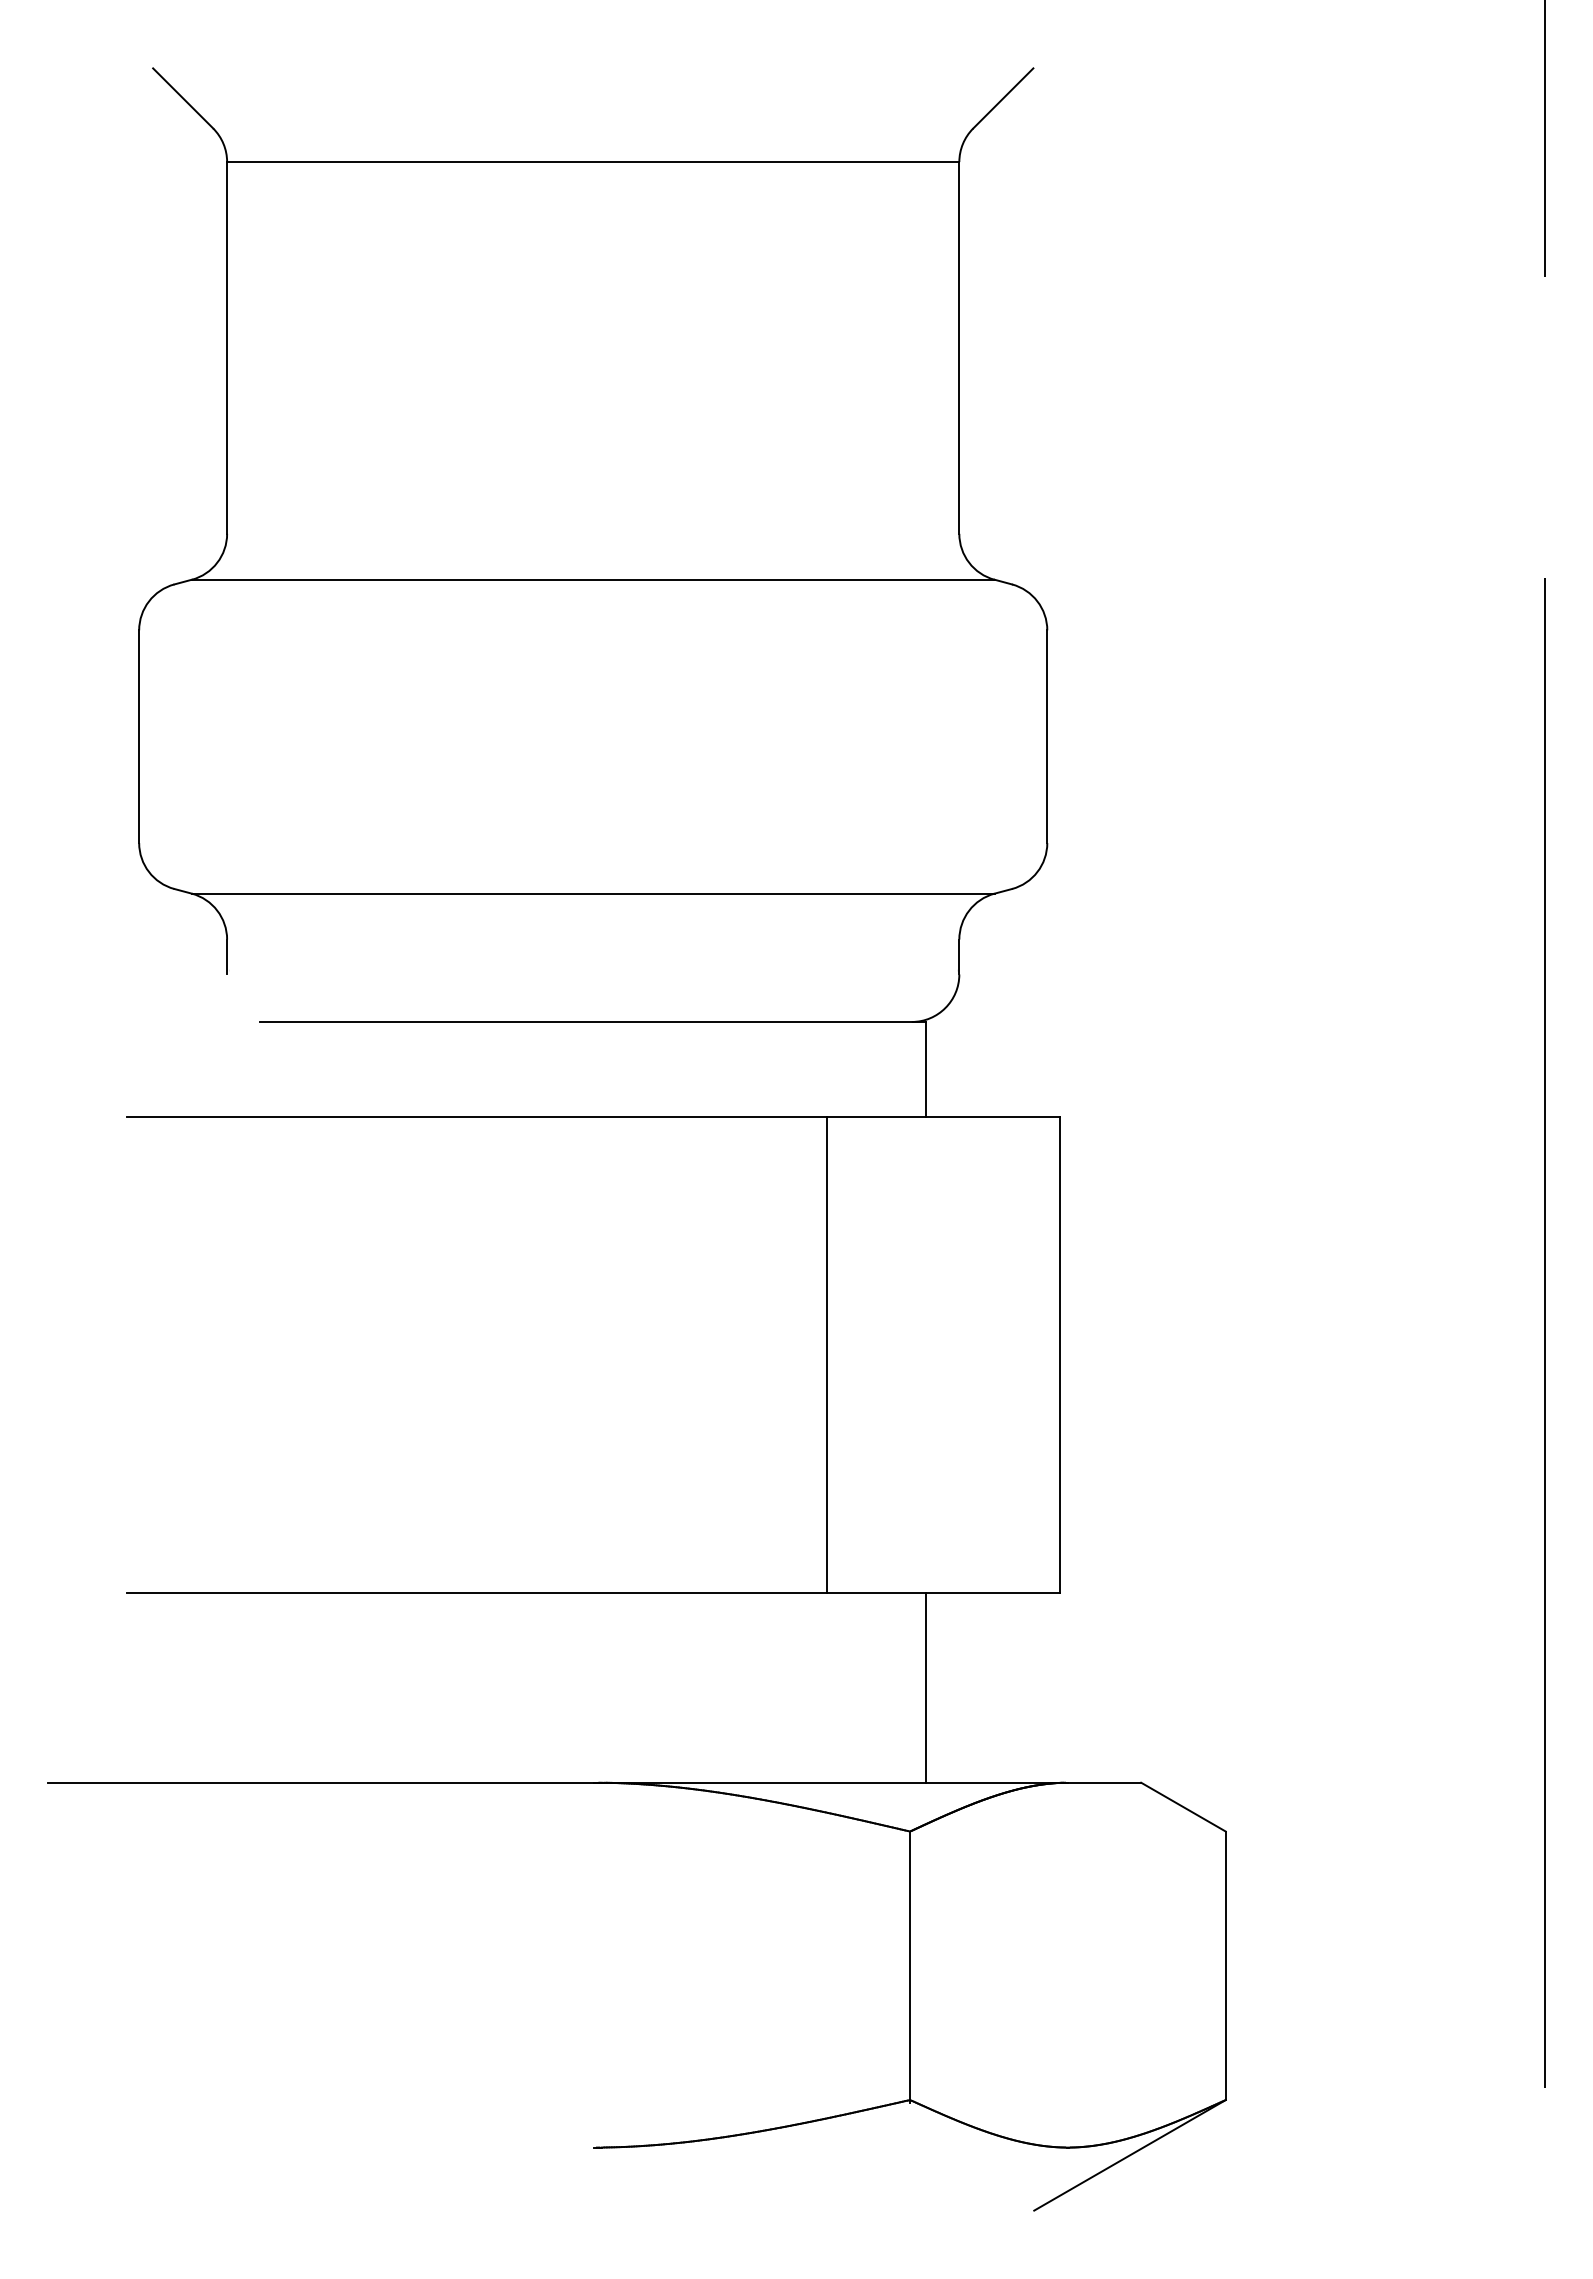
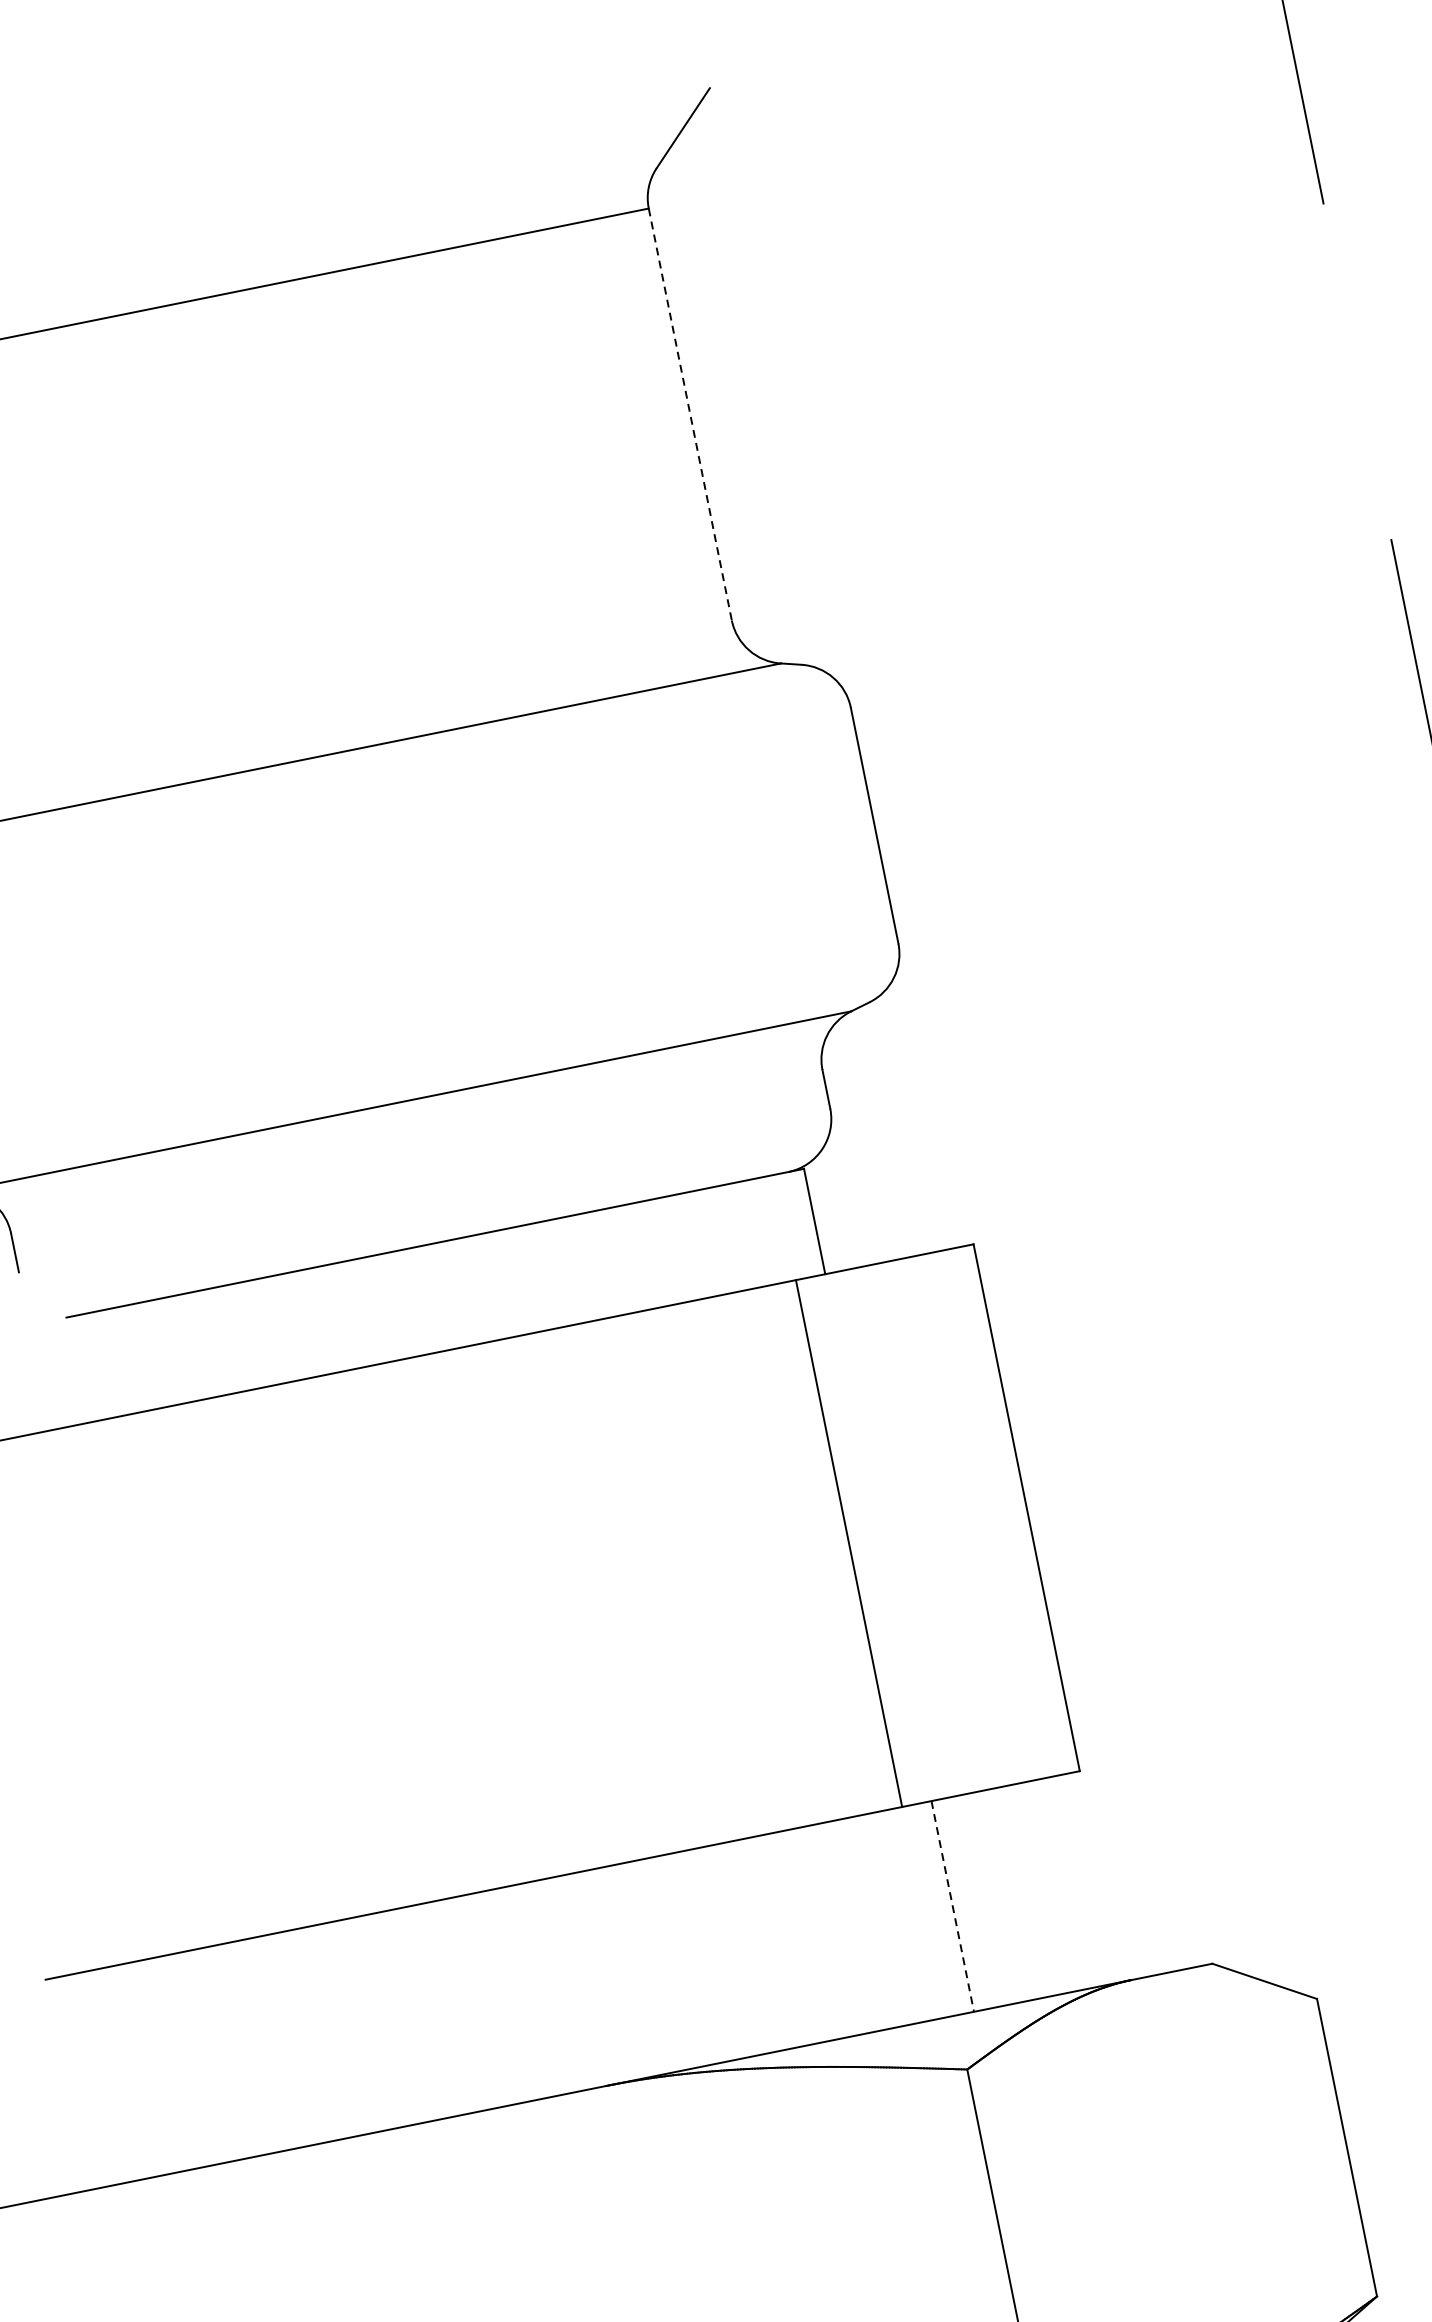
line: (959, 347) -> (690, 413), solid -> dashed
line: (826, 1354) -> (848, 1543), moved
line: (926, 1688) -> (953, 1907), solid -> dashed

